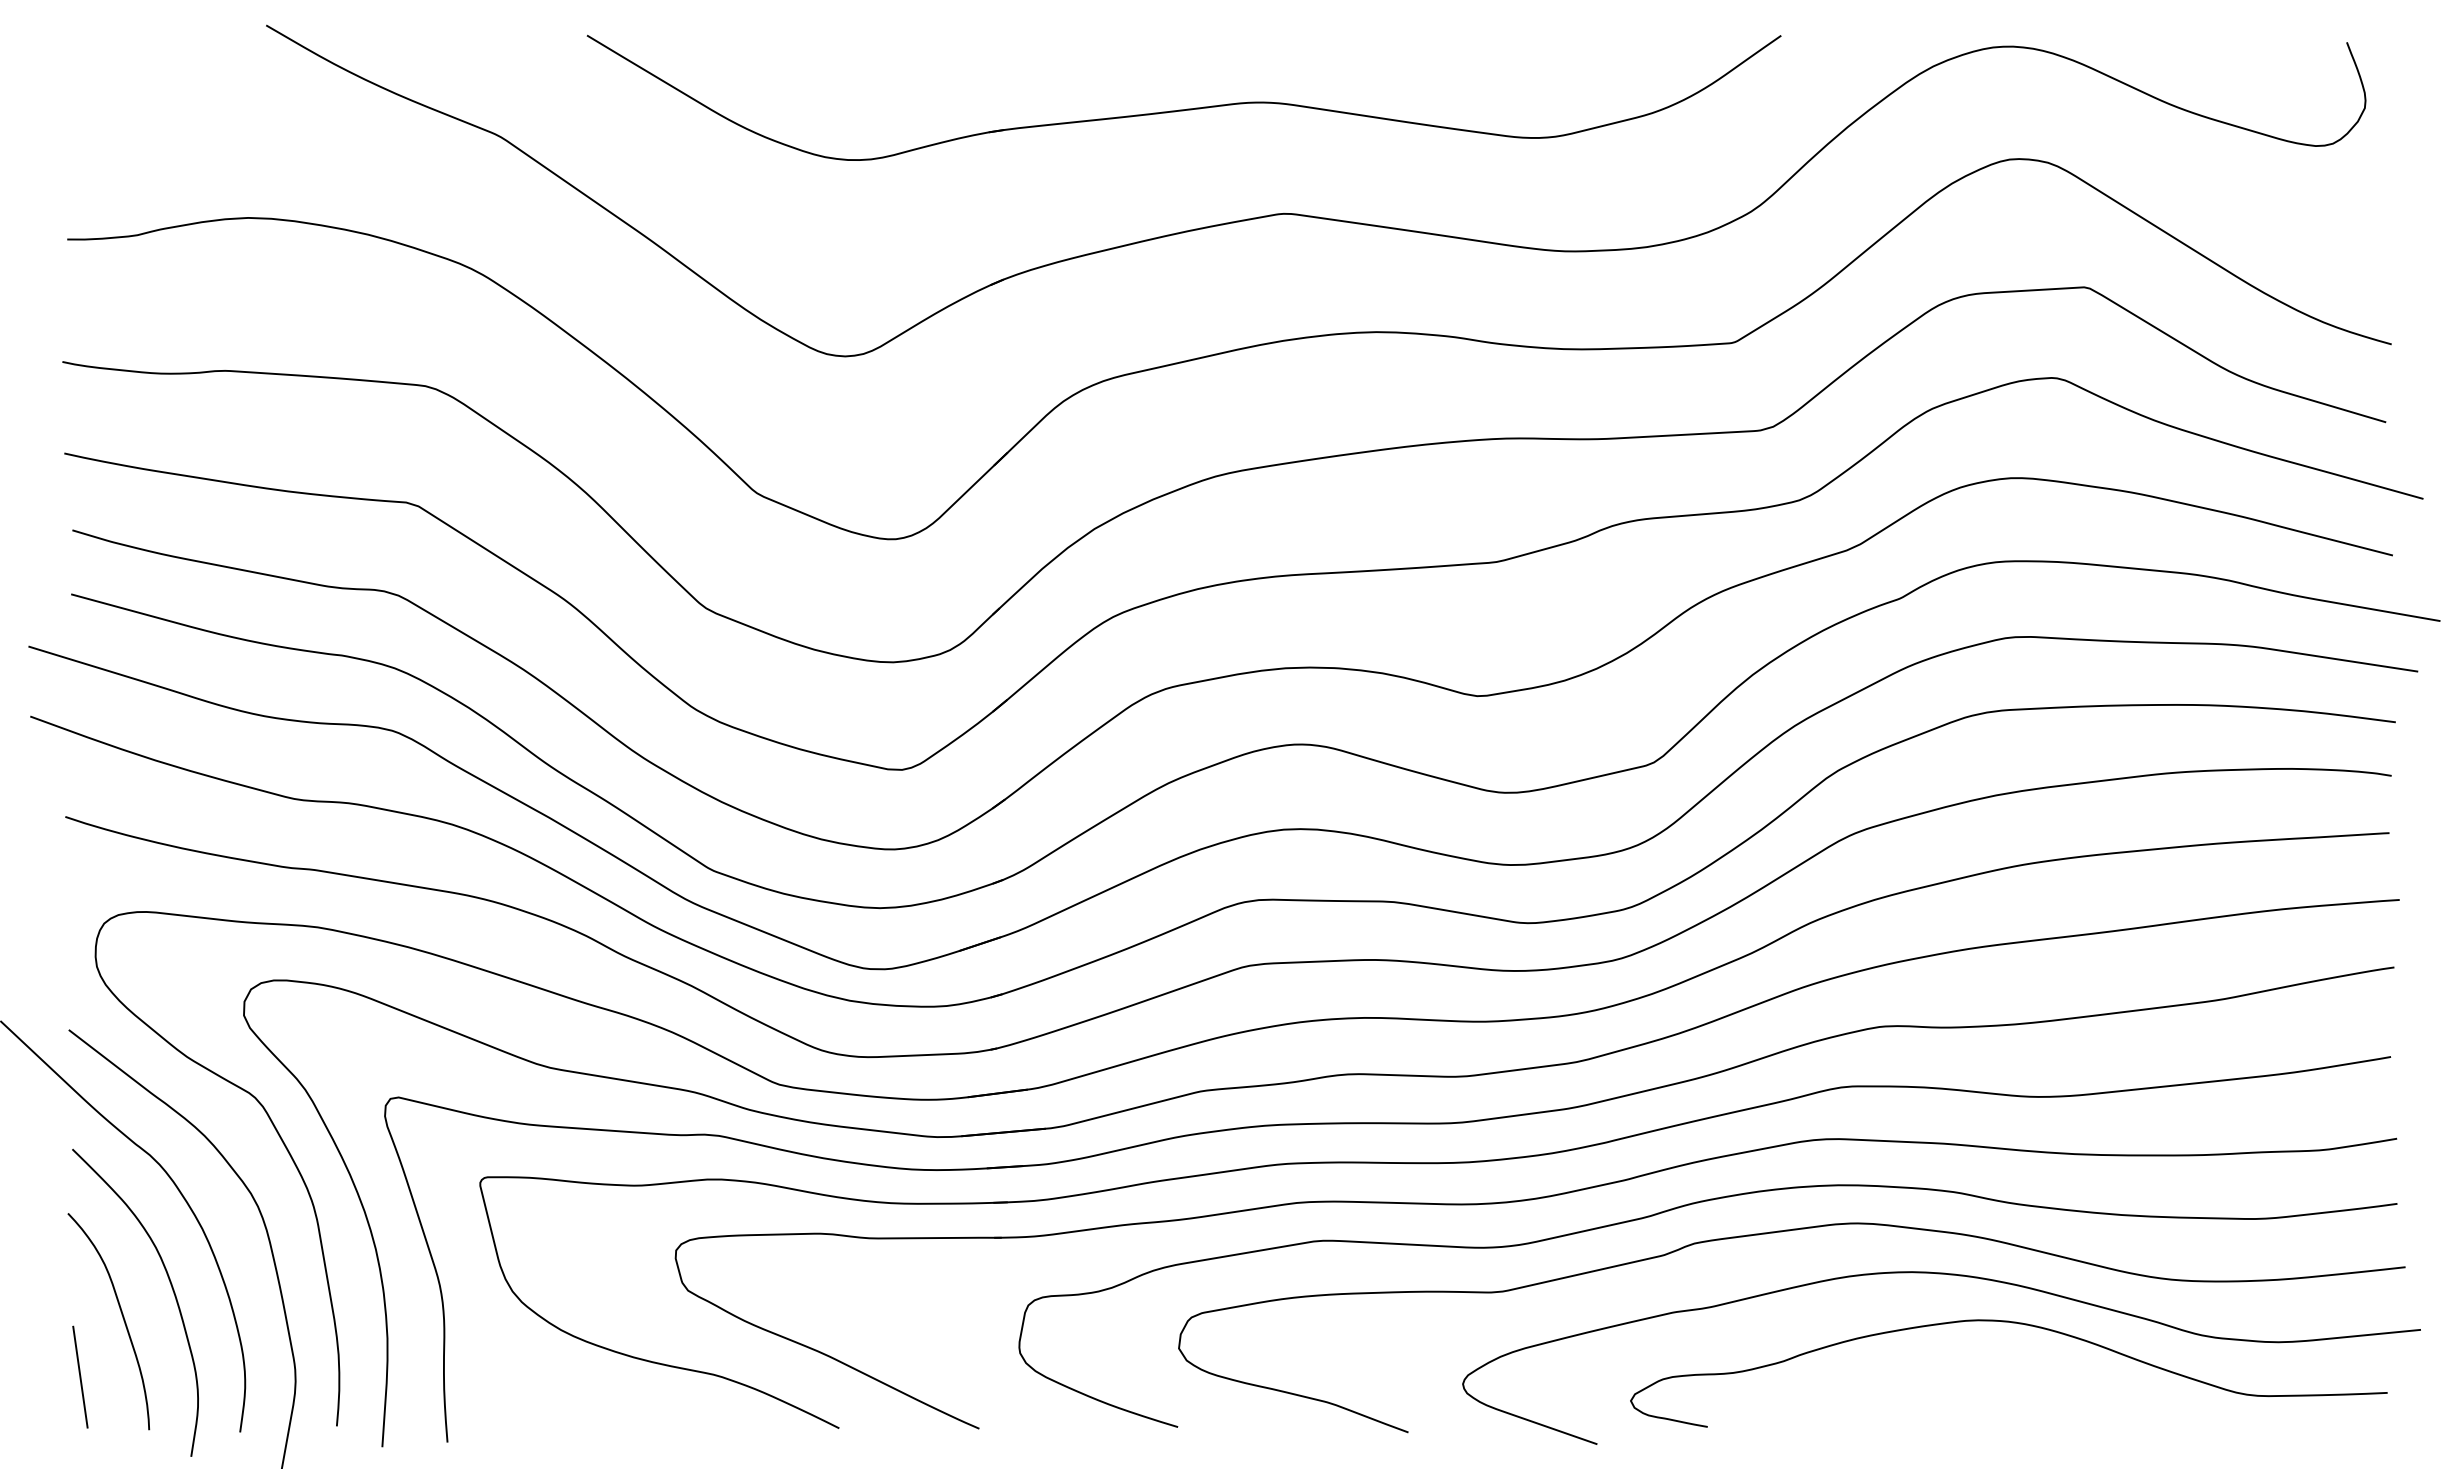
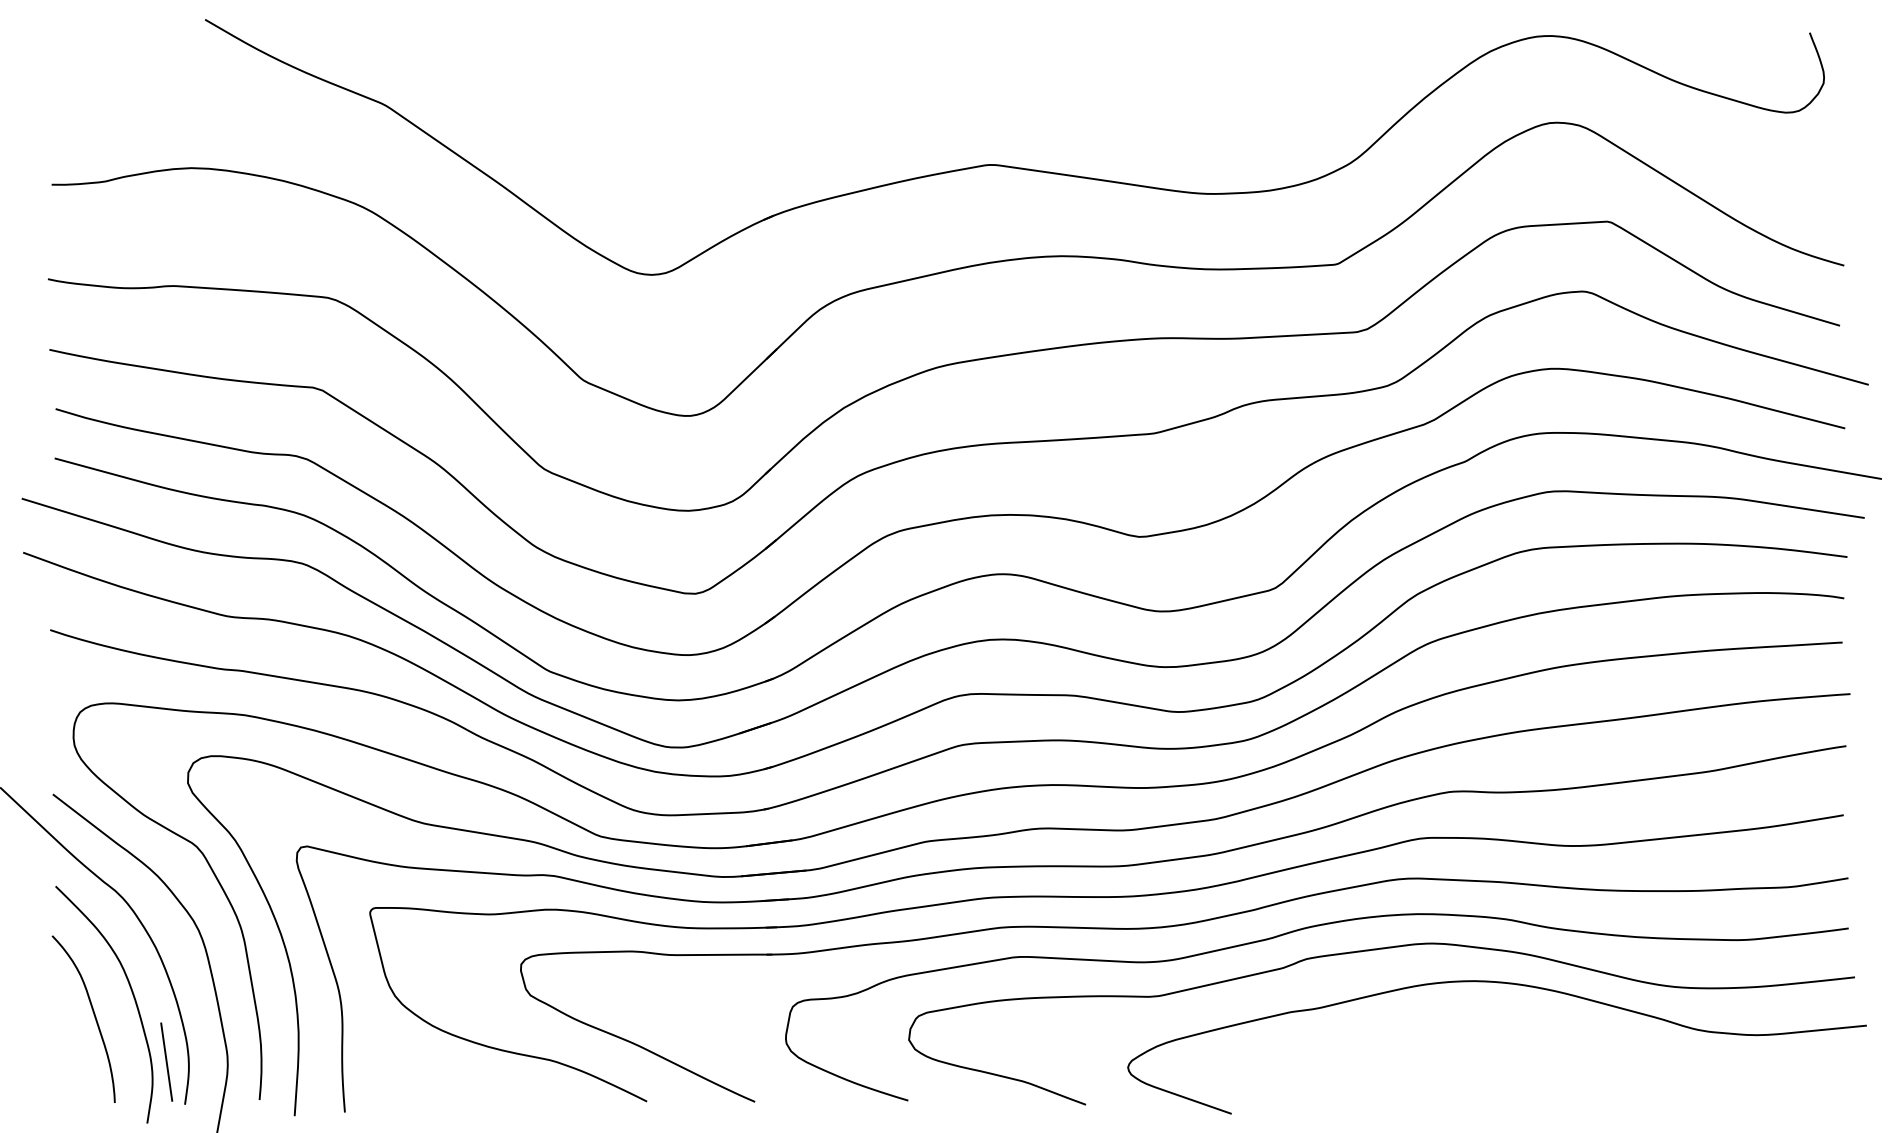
part: (1187, 108) -> (915, 83), removed
curve: (2012, 1323) -> (1551, 1020), removed
line: (80, 1376) -> (166, 1061), moved

